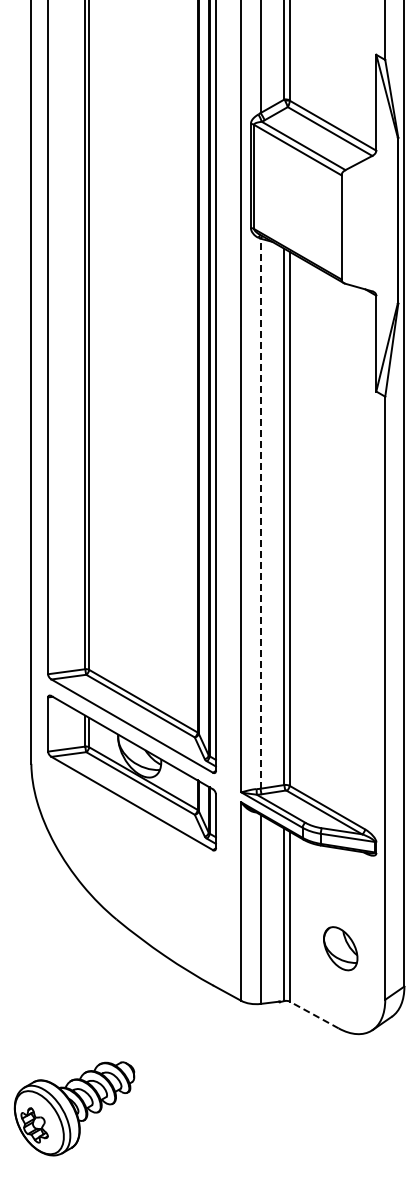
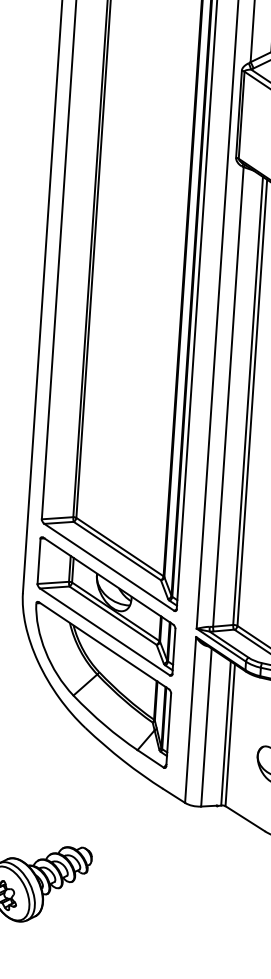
line: (260, 513) -> (228, 396), dashed -> solid
part: (131, 866) -> (100, 684), added
line: (314, 1014) -> (245, 818), dashed -> solid

